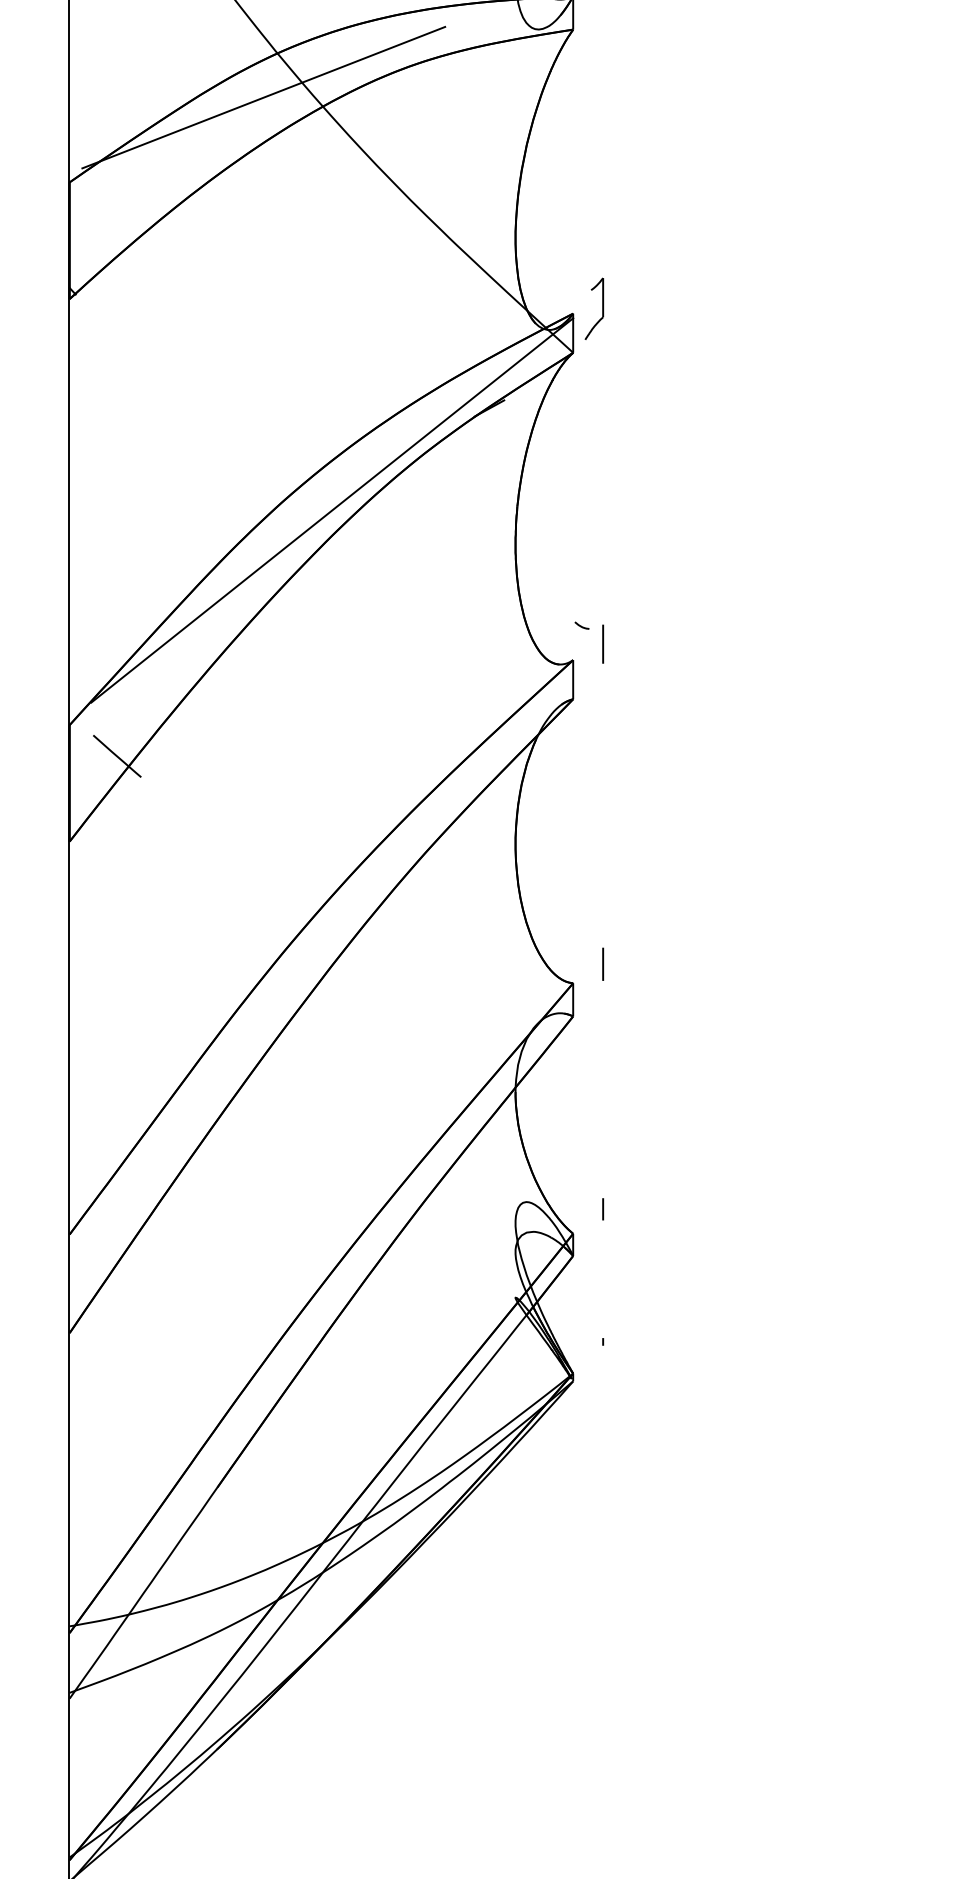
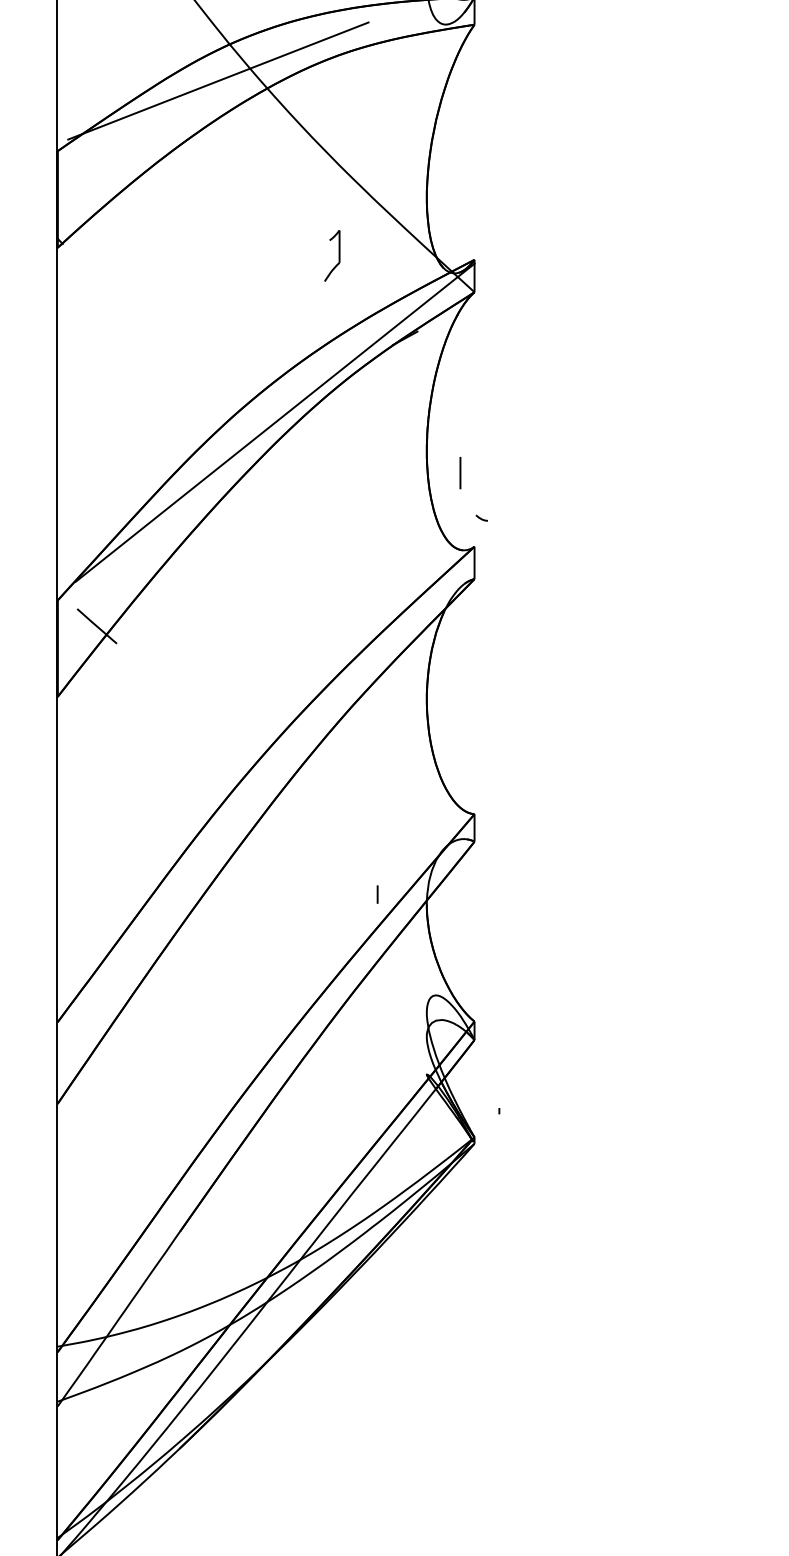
part: (602, 308) -> (339, 255), moved
line: (603, 643) -> (460, 472), moved
line: (603, 963) -> (499, 797), removed
line: (603, 1209) -> (377, 894), moved

